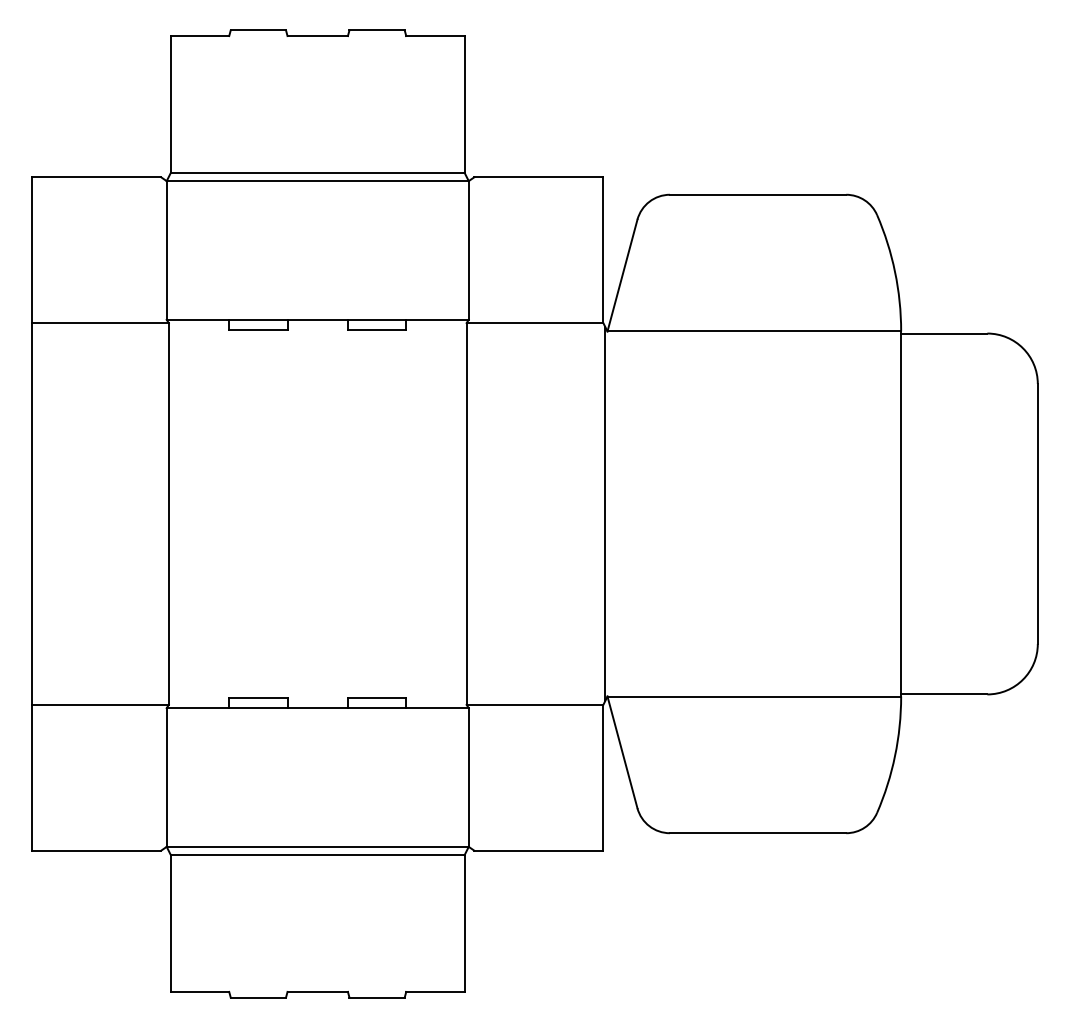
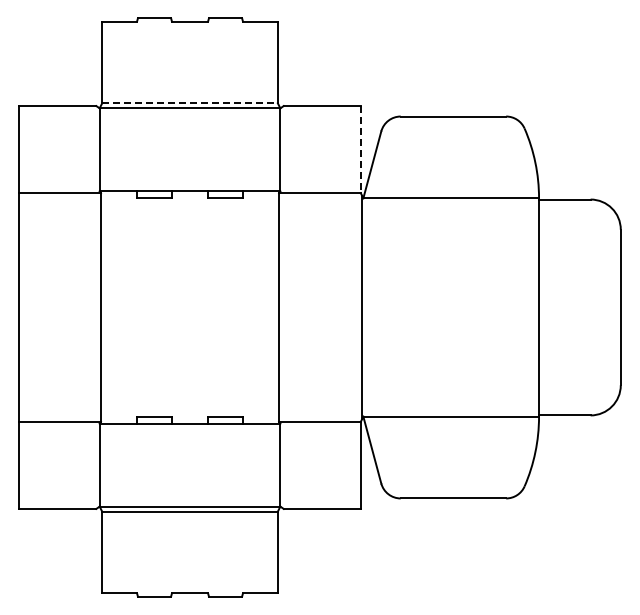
line: (318, 172) -> (190, 103), solid -> dashed
line: (602, 249) -> (360, 149), solid -> dashed

